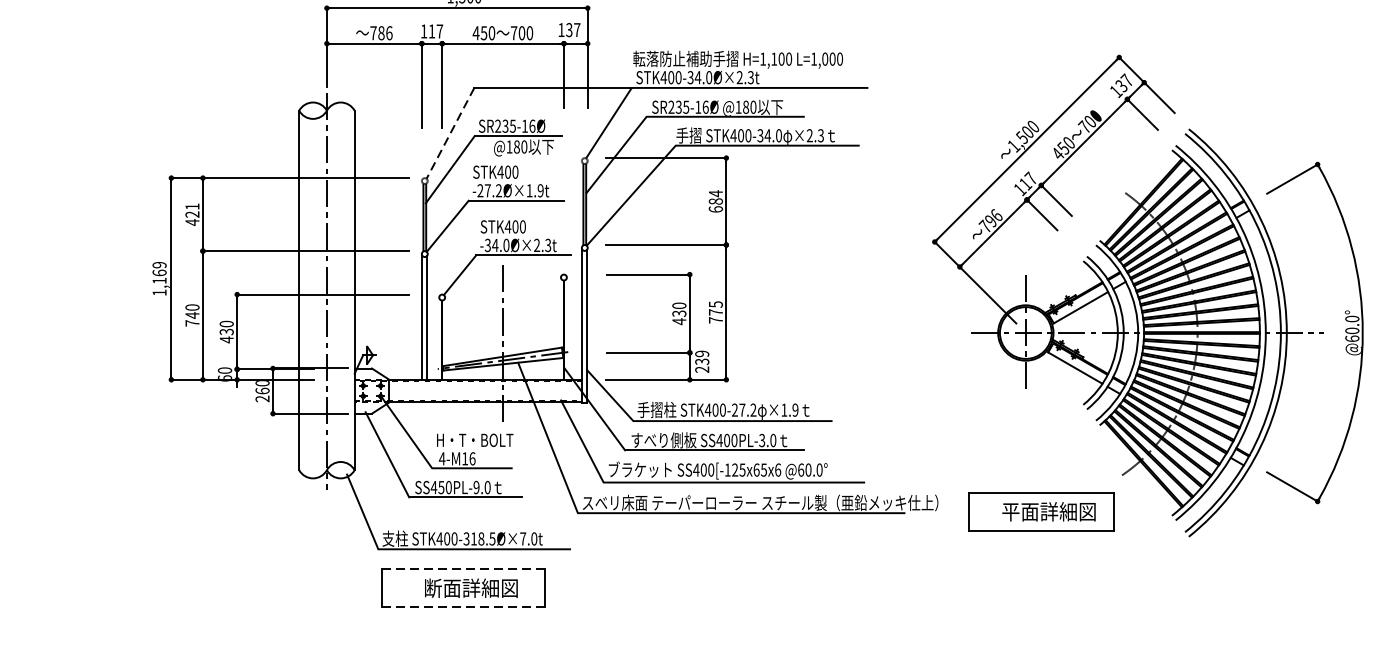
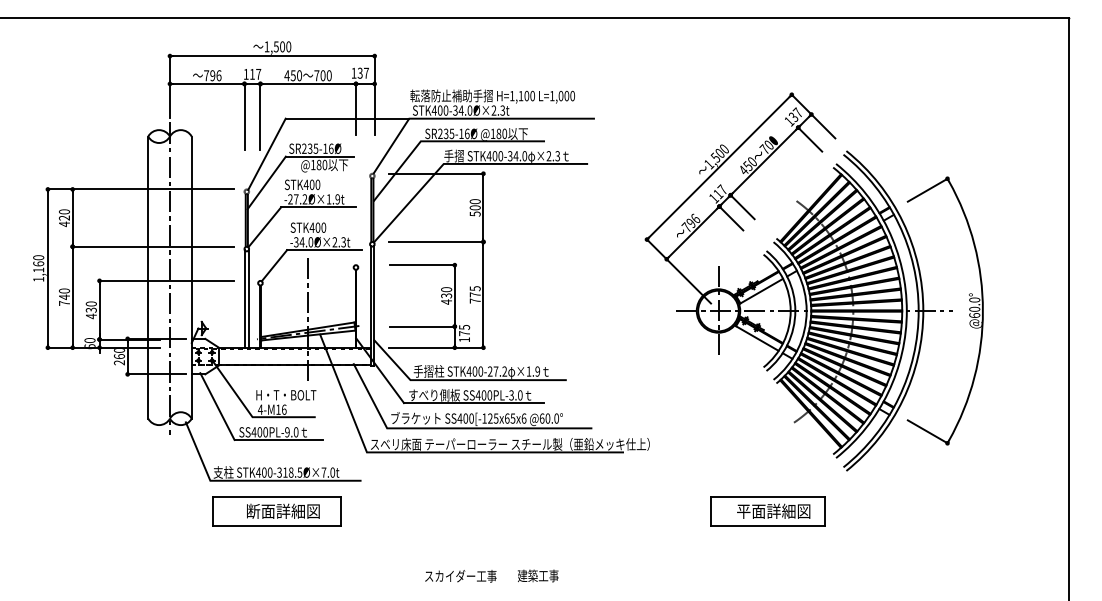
text: (381, 32) -> (212, 75), 786 -> 796
line: (449, 133) -> (266, 154), dashed -> solid
text: (714, 201) -> (474, 207), 684 -> 500
text: (192, 206) -> (64, 211), 421 -> 420
text: (159, 264) -> (38, 257), 1,169 -> 1,160
text: (702, 361) -> (464, 333), 239 -> 175
text: (440, 487) -> (259, 432), SS450PL-9.0 -> SS400PL-9.0
part: (1041, 512) -> (767, 511), moved
line: (463, 569) -> (277, 496), dashed -> solid
line: (463, 607) -> (277, 526), dashed -> solid

